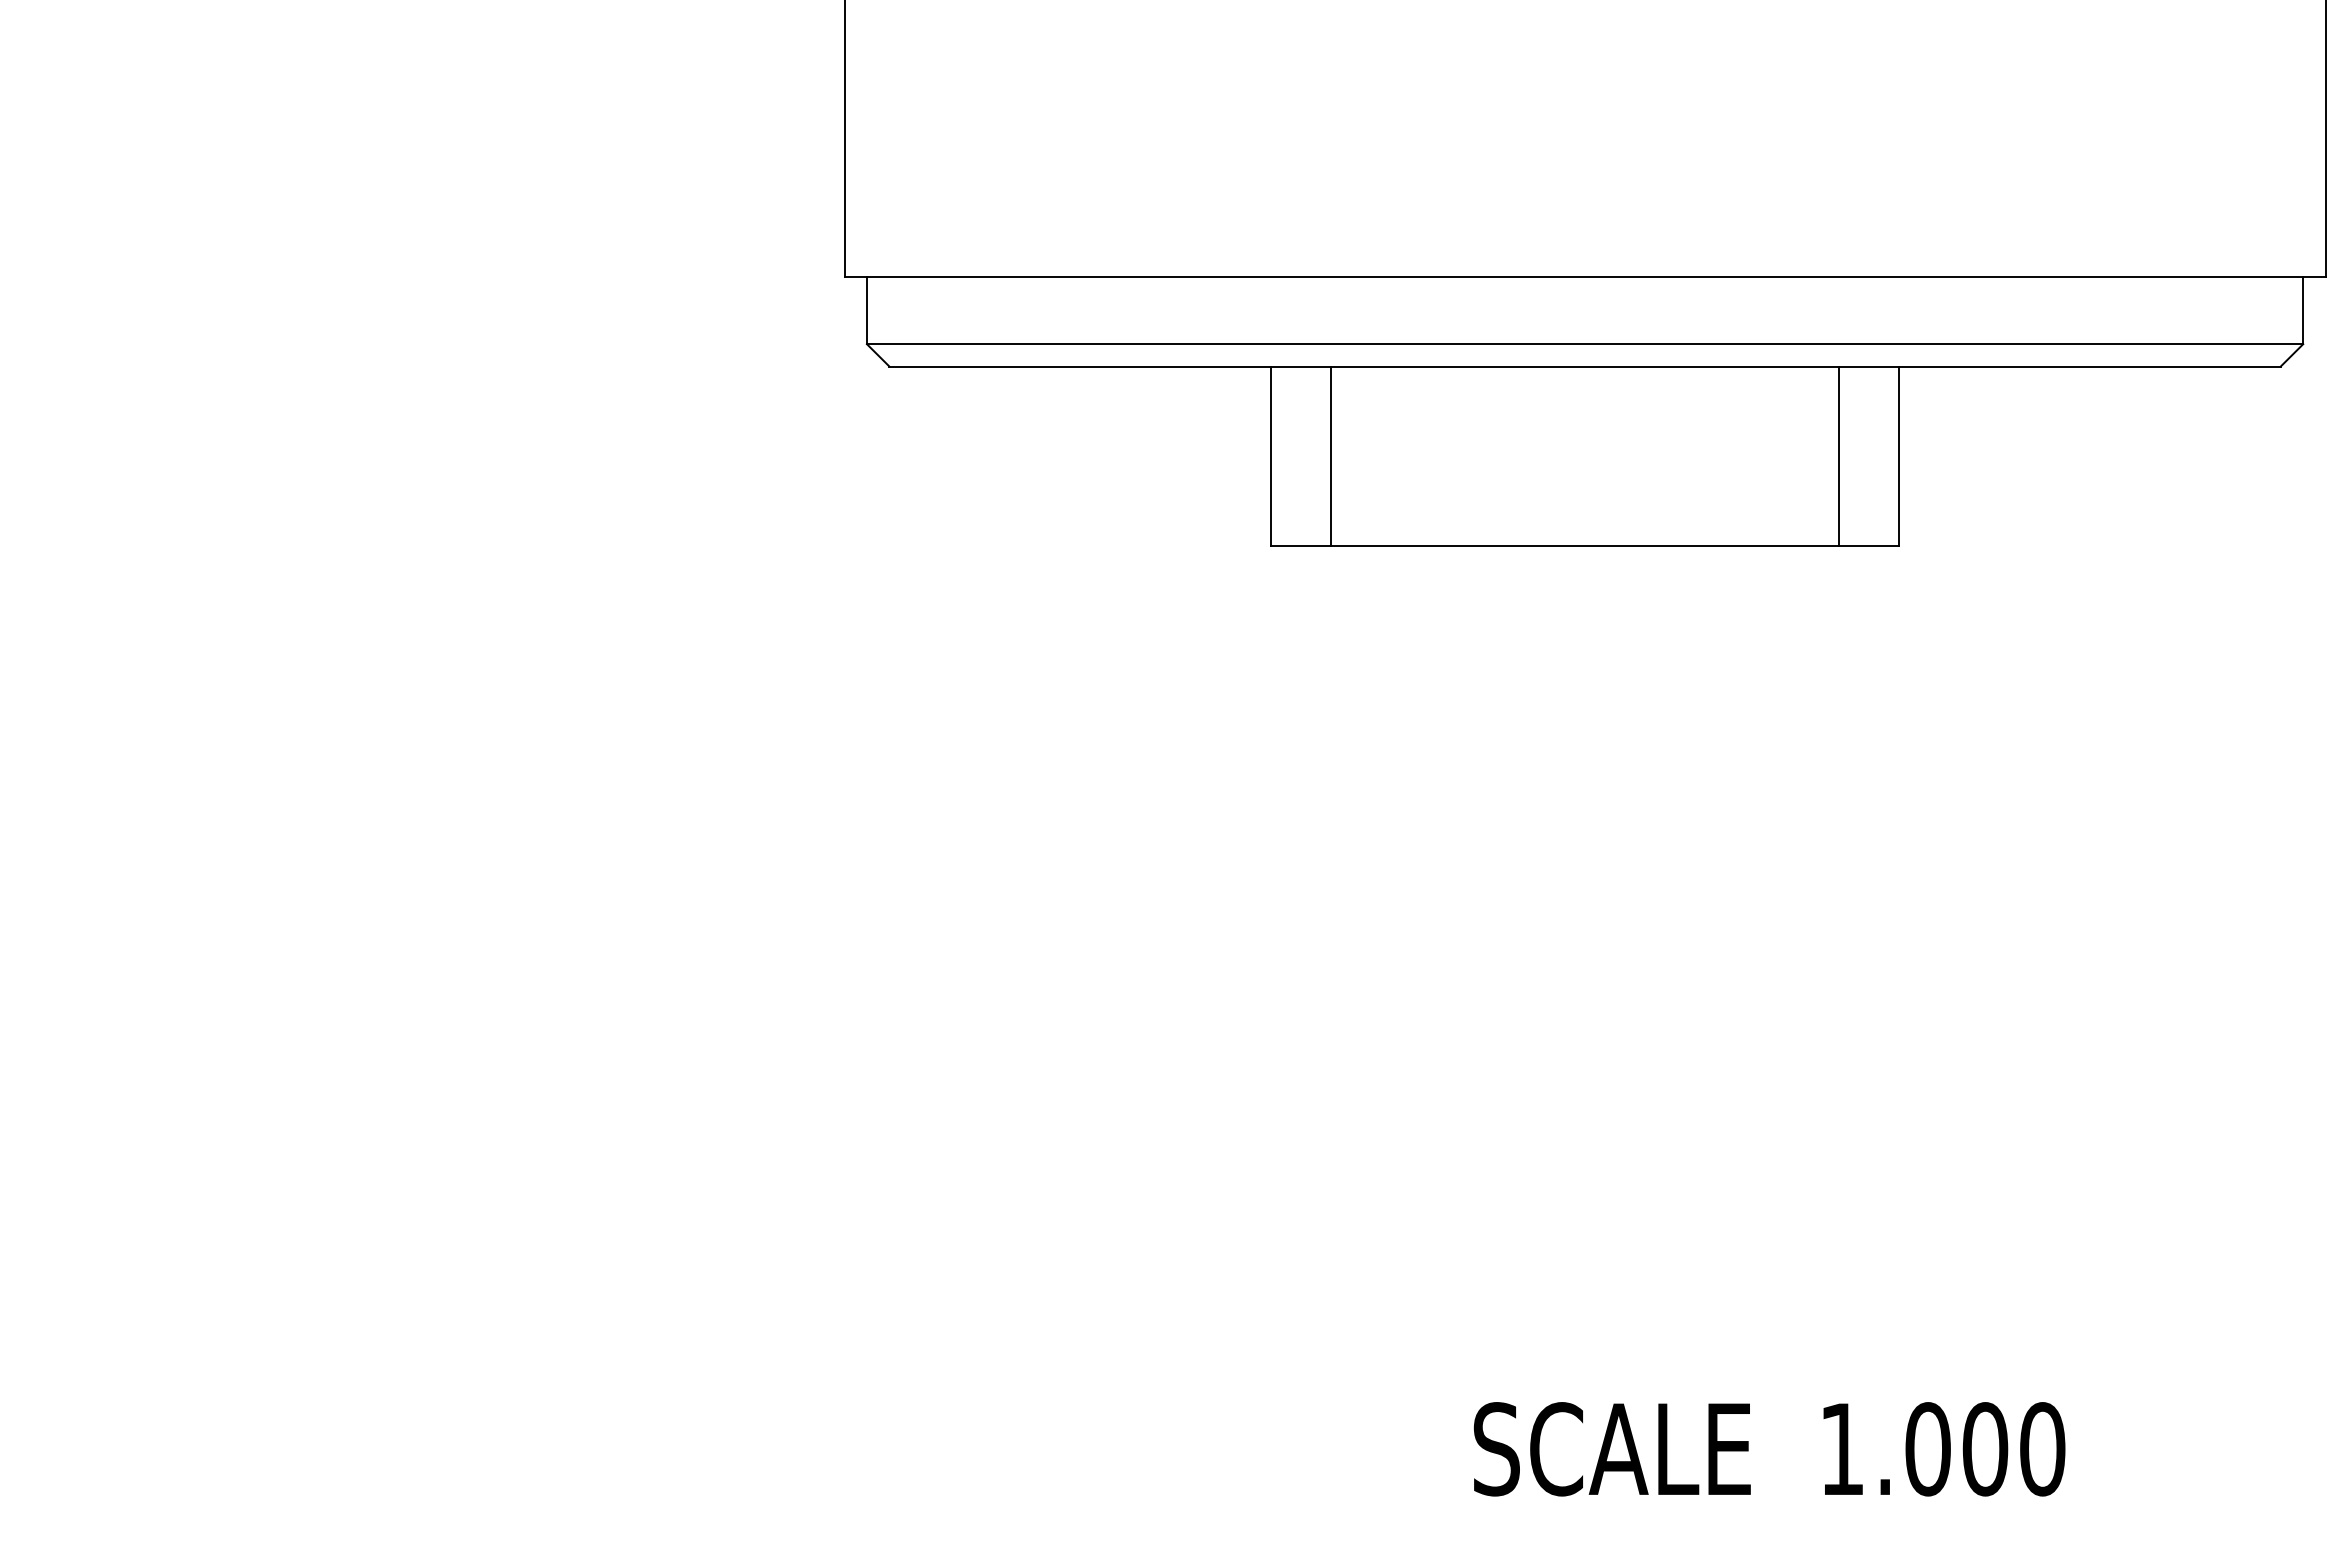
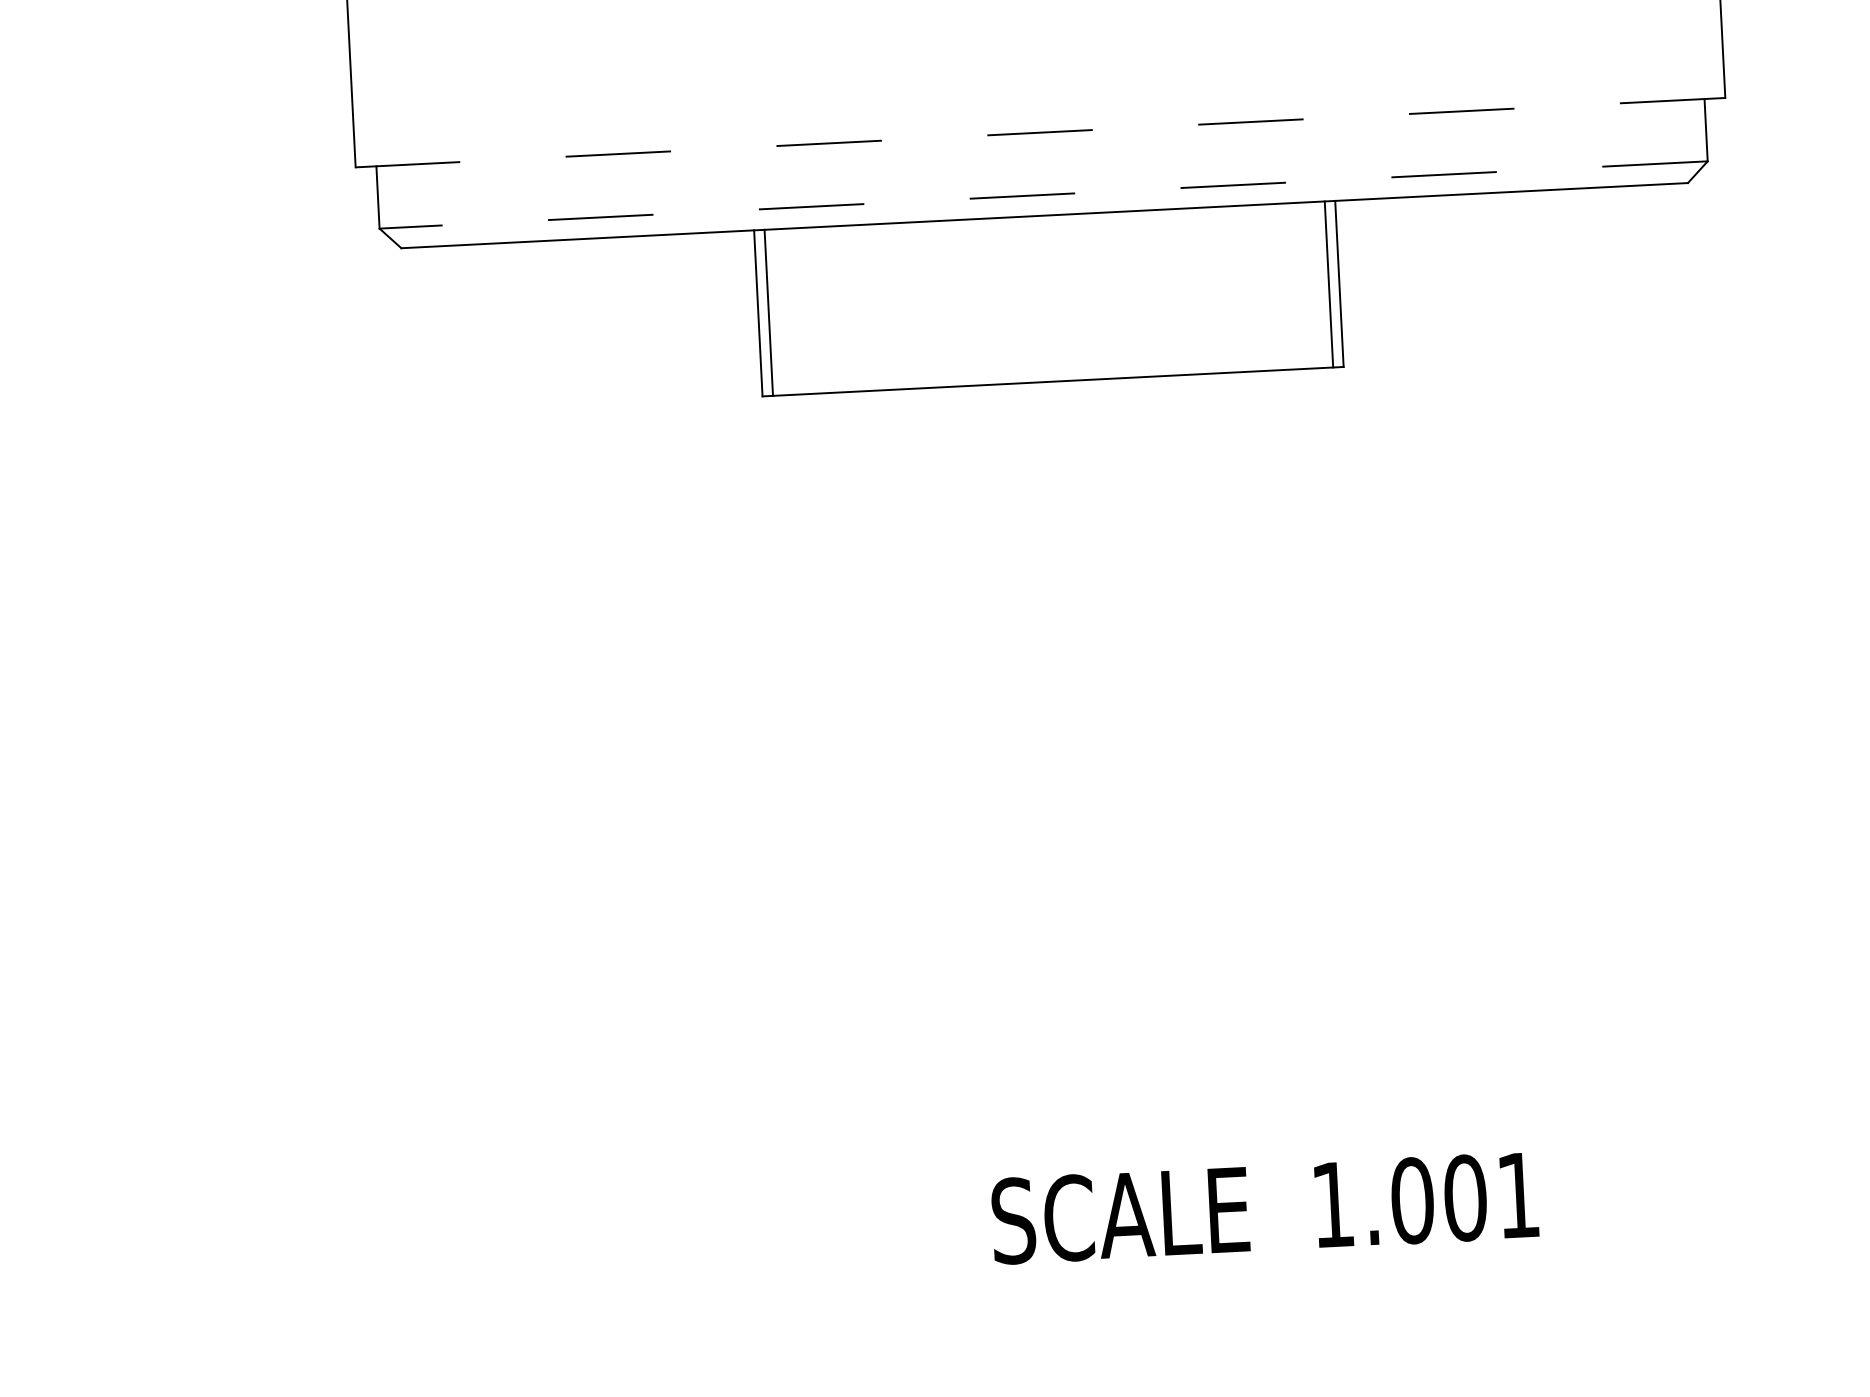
line: (1585, 276) -> (1040, 132), solid -> dashed
line: (1584, 344) -> (1043, 195), solid -> dashed
line: (1331, 456) -> (769, 313), moved
line: (1838, 456) -> (1328, 284), moved
text: (2042, 1449) -> (1518, 1195), 1.000 -> 1.001

